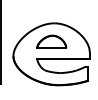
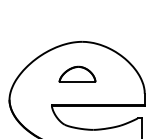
part: (51, 41) -> (76, 73), size x0.7

